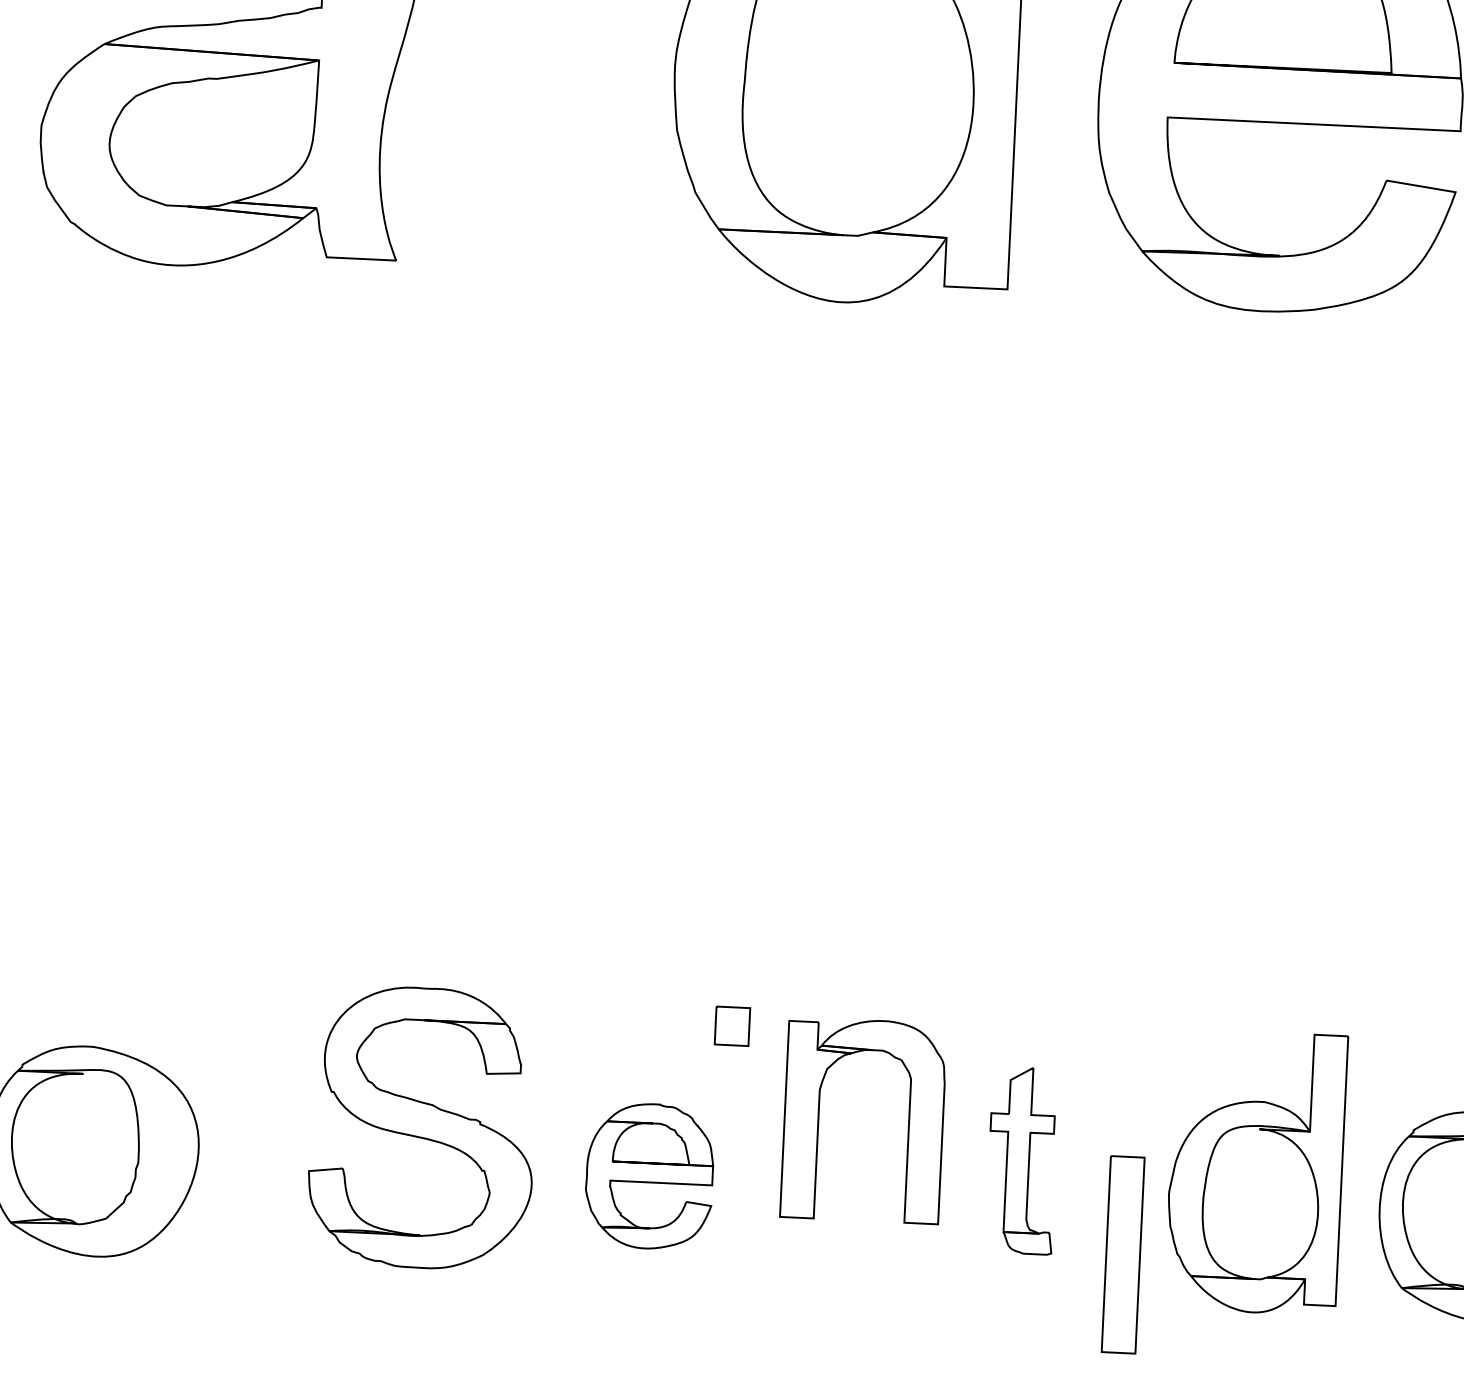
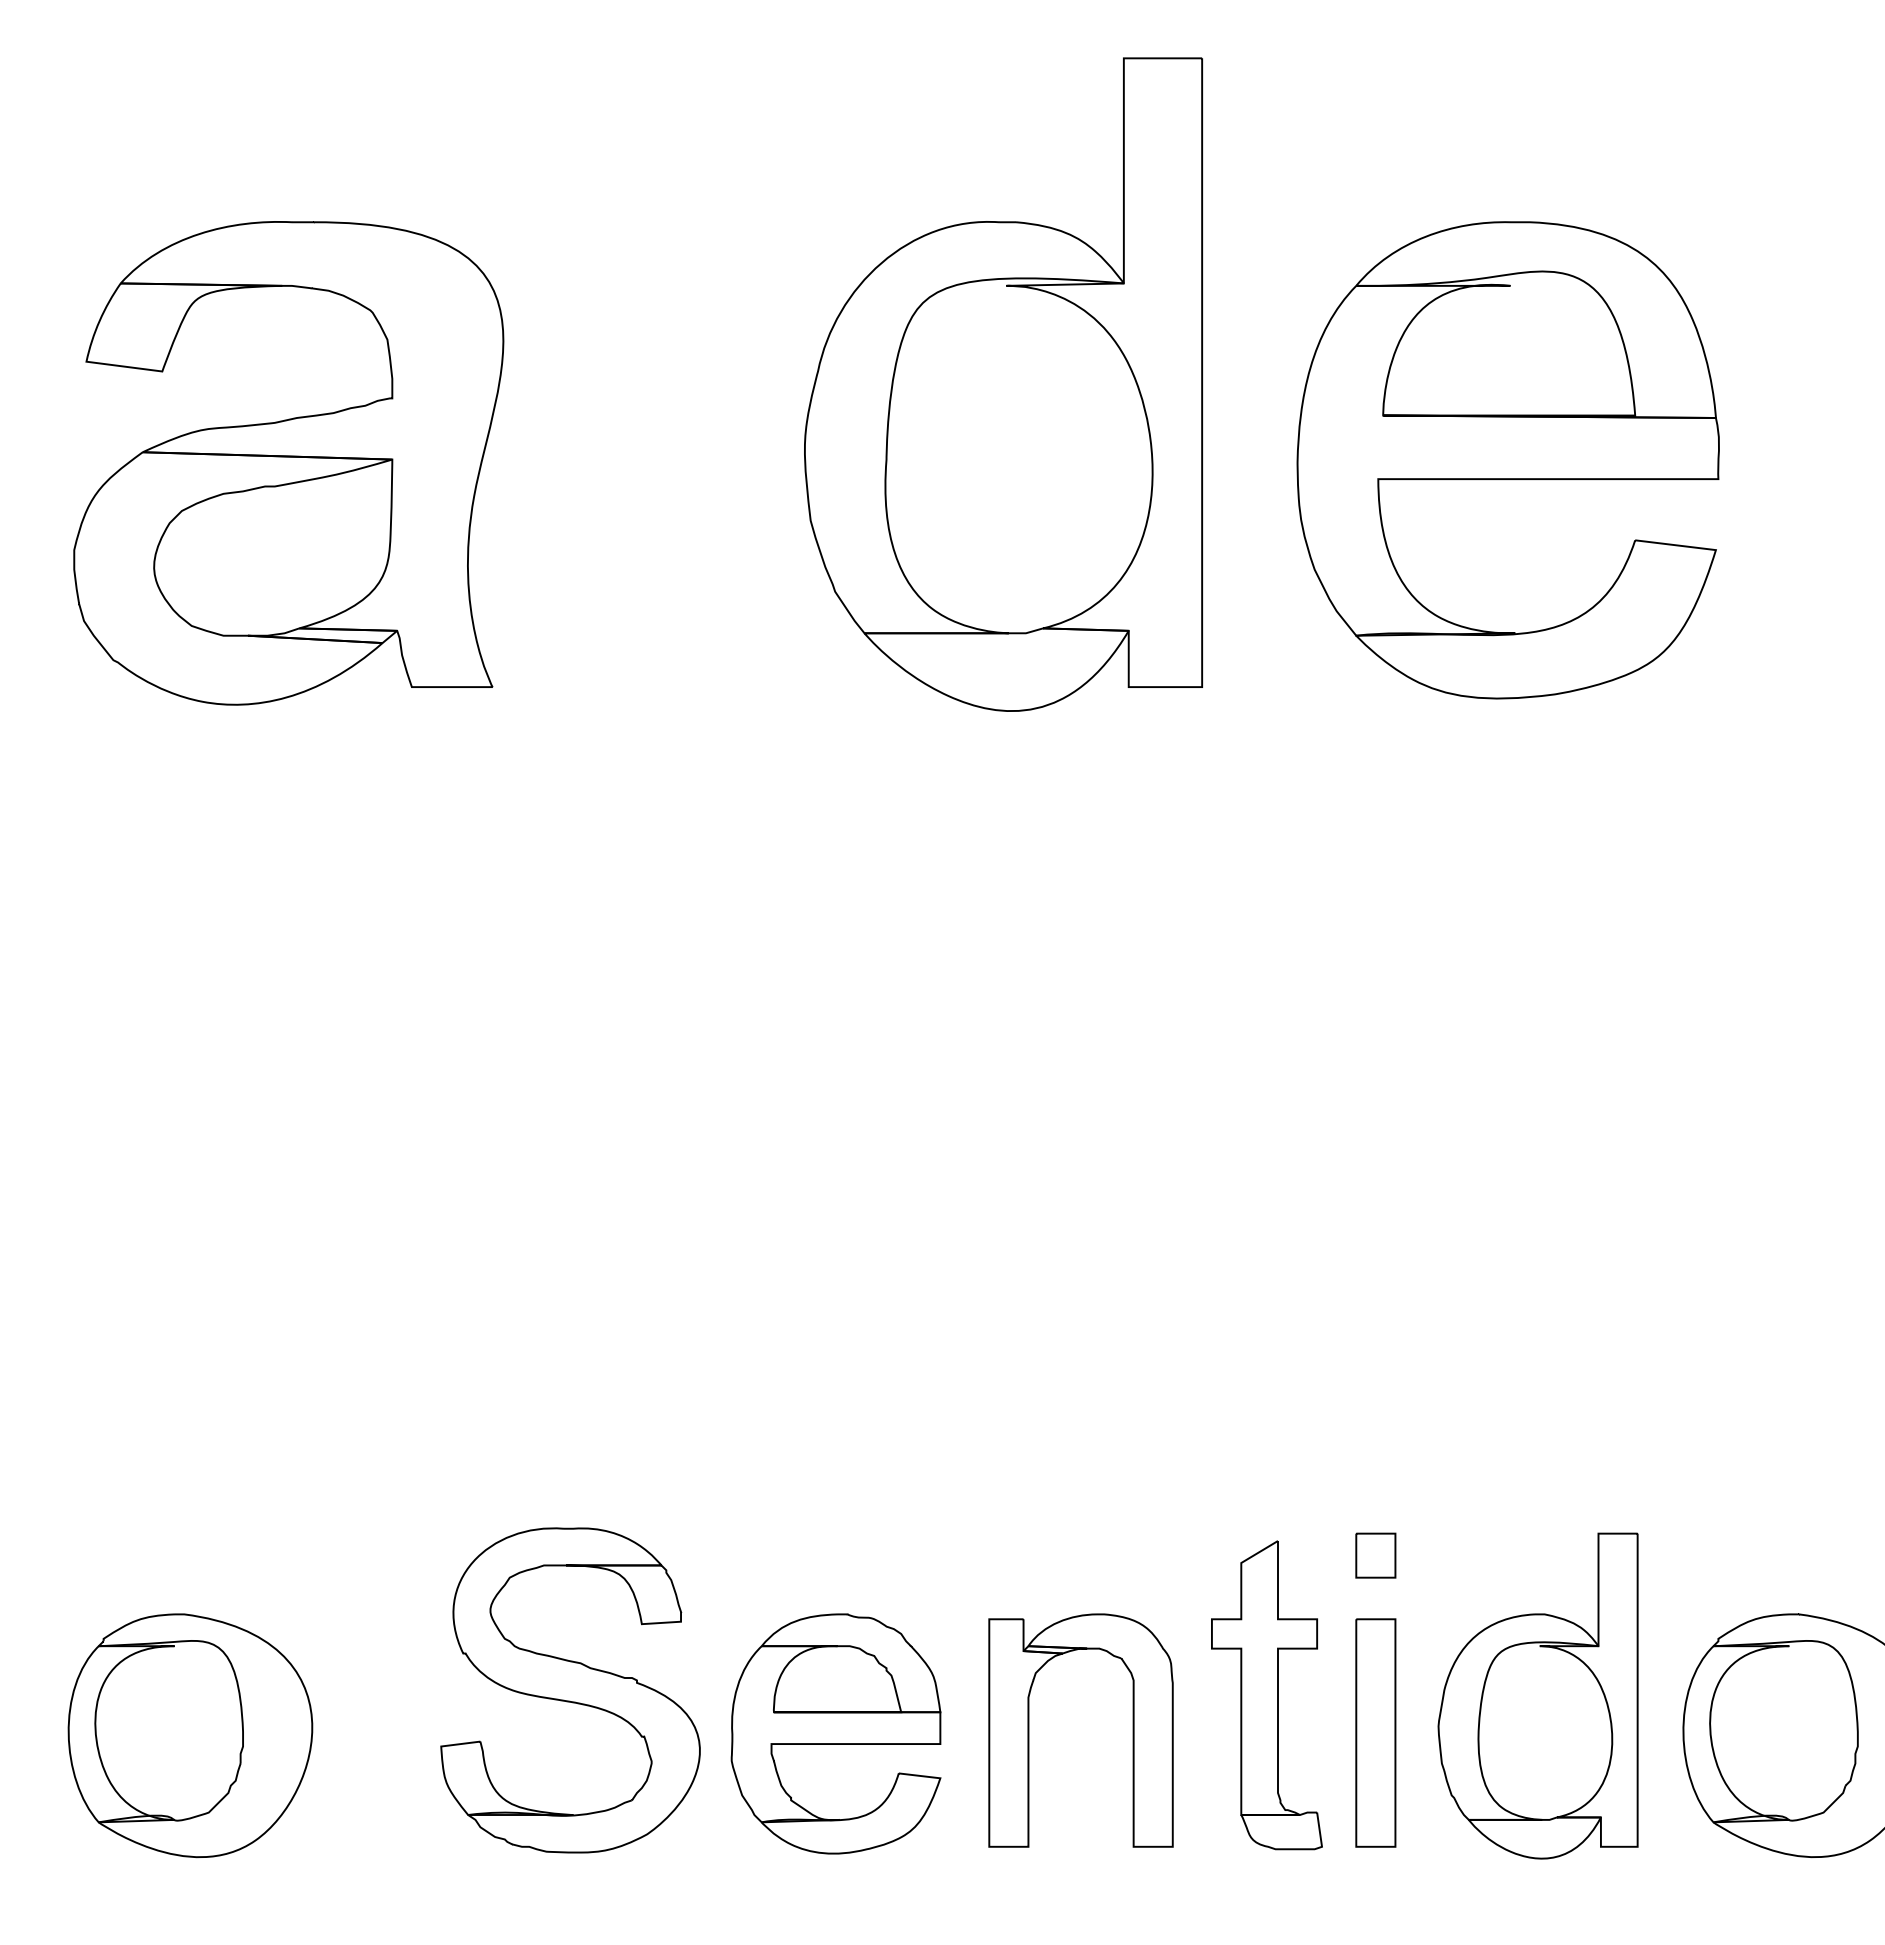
part: (732, 1026) -> (1375, 1555), moved
part: (819, 1118) -> (1029, 1730), moved
part: (1021, 1160) -> (1266, 1695), size x1.43
part: (649, 1175) -> (835, 1733), size x1.43
part: (1122, 1254) -> (1375, 1732), moved

